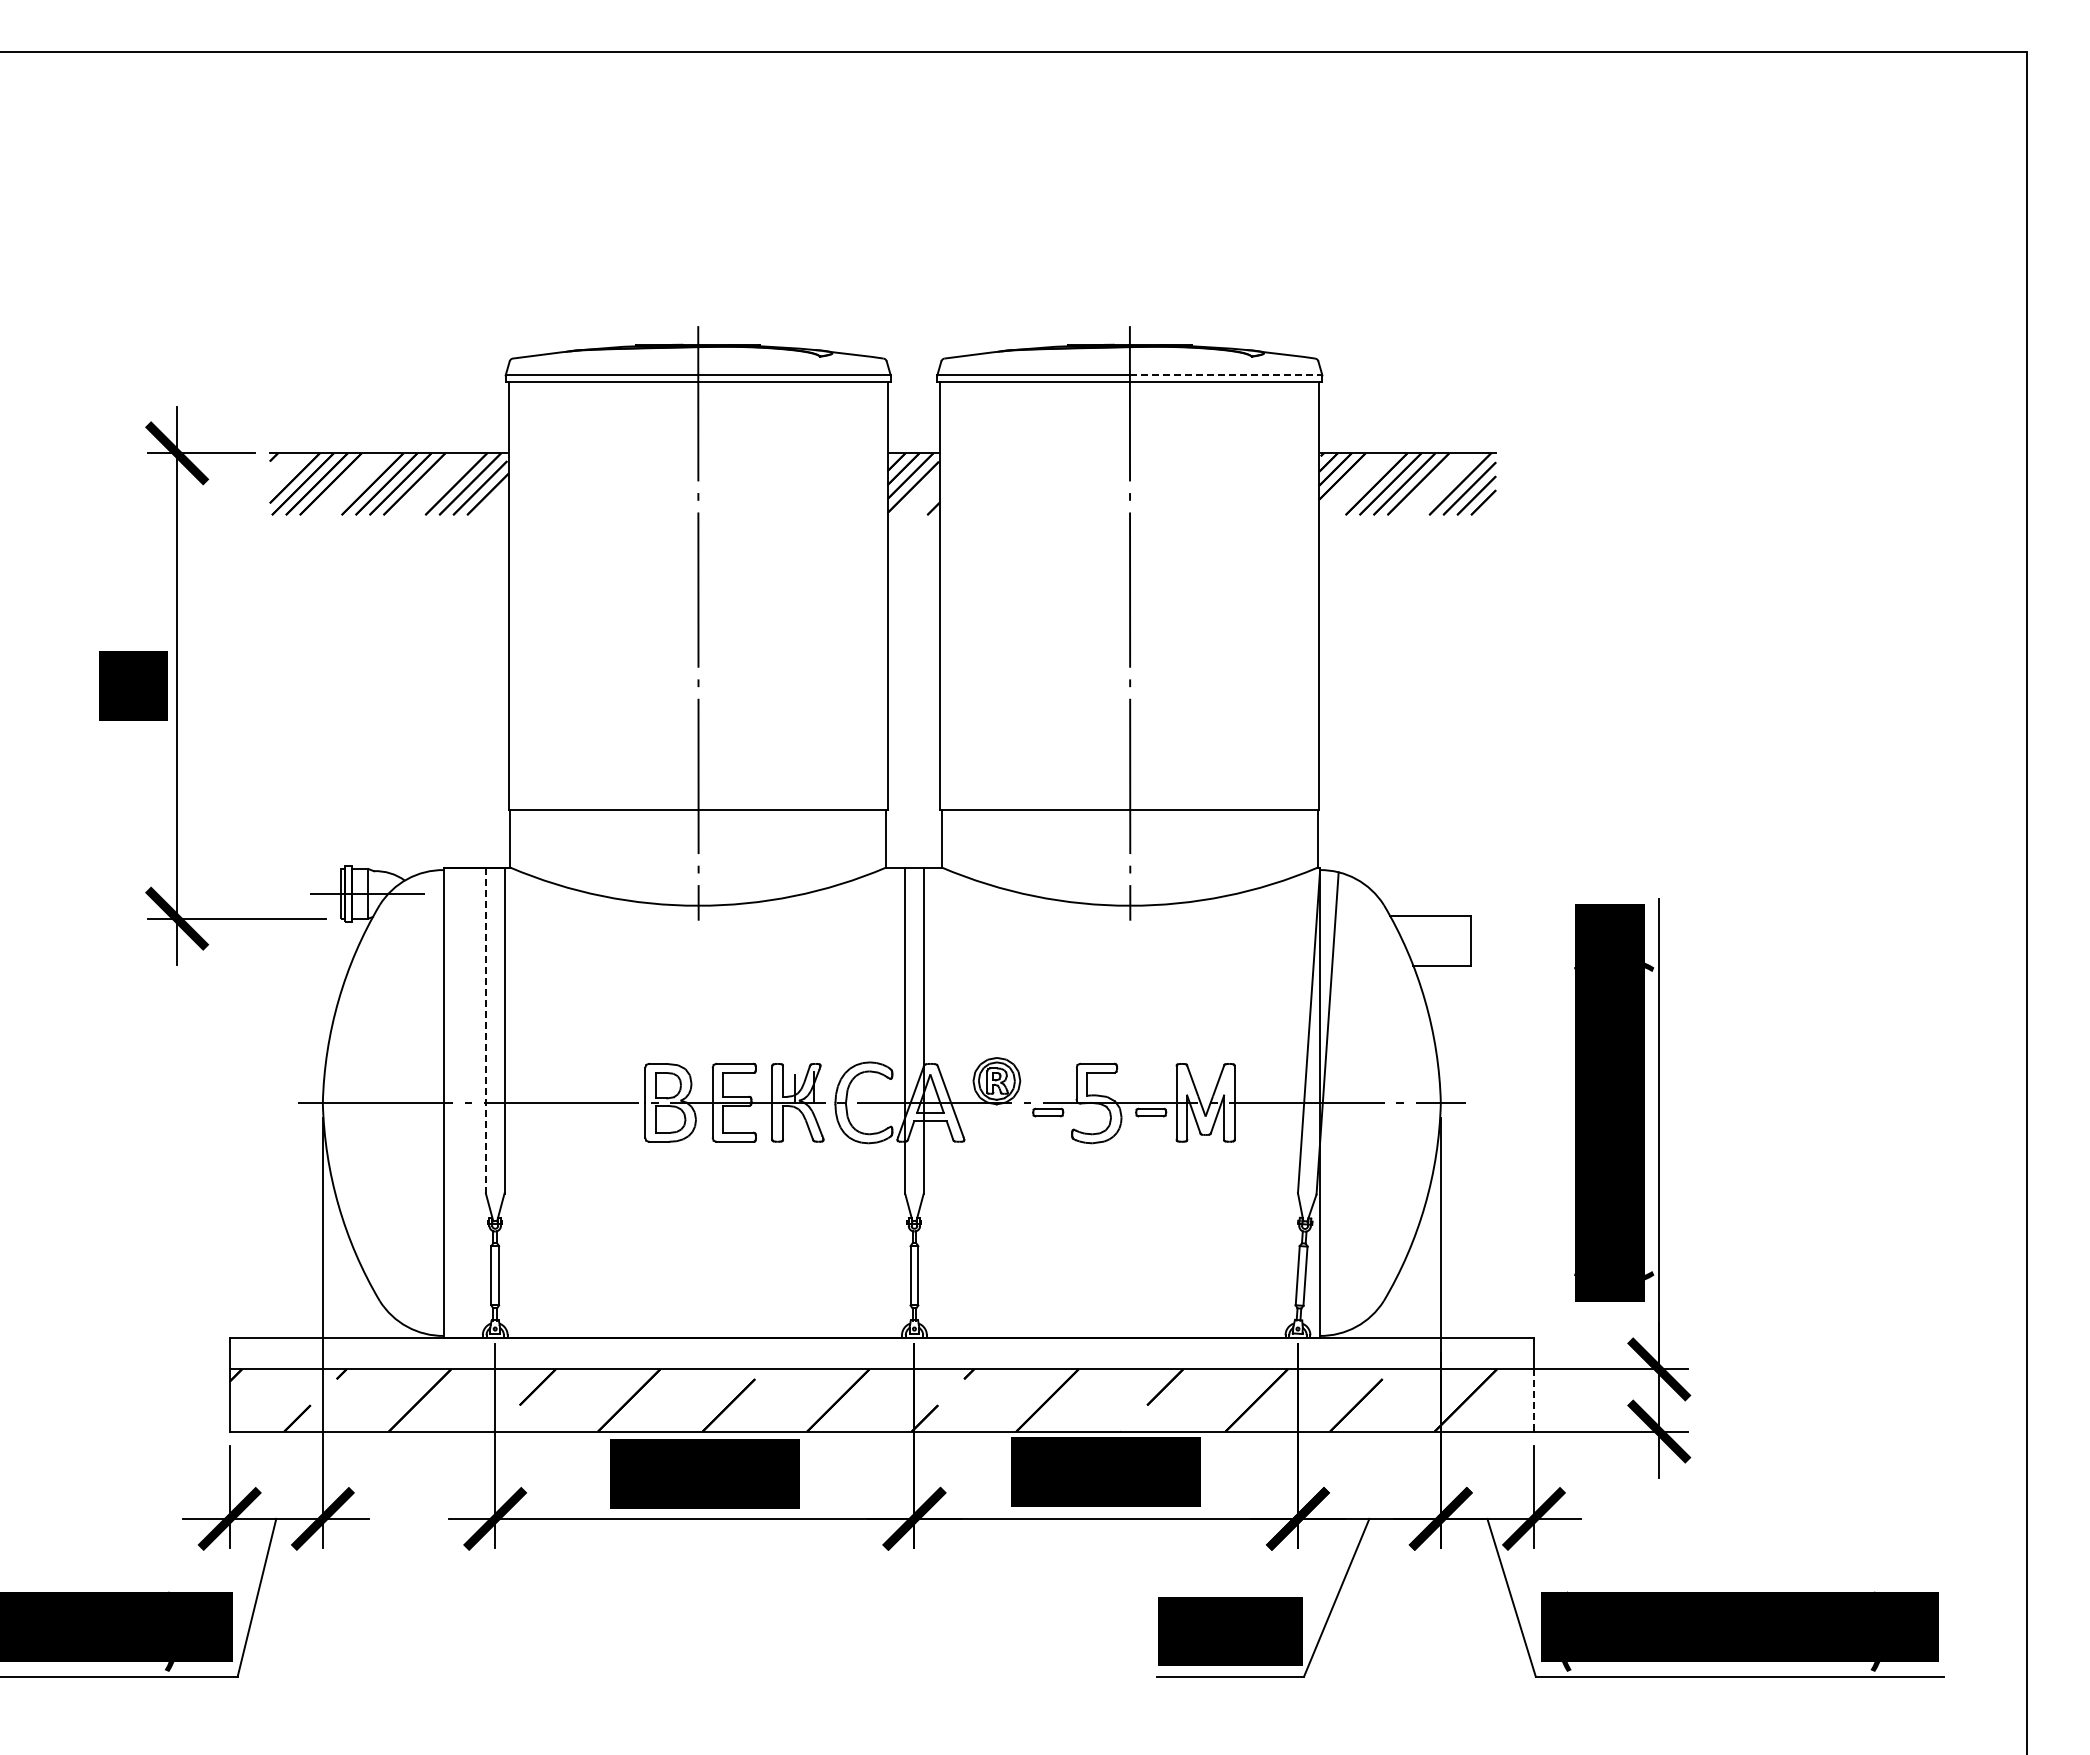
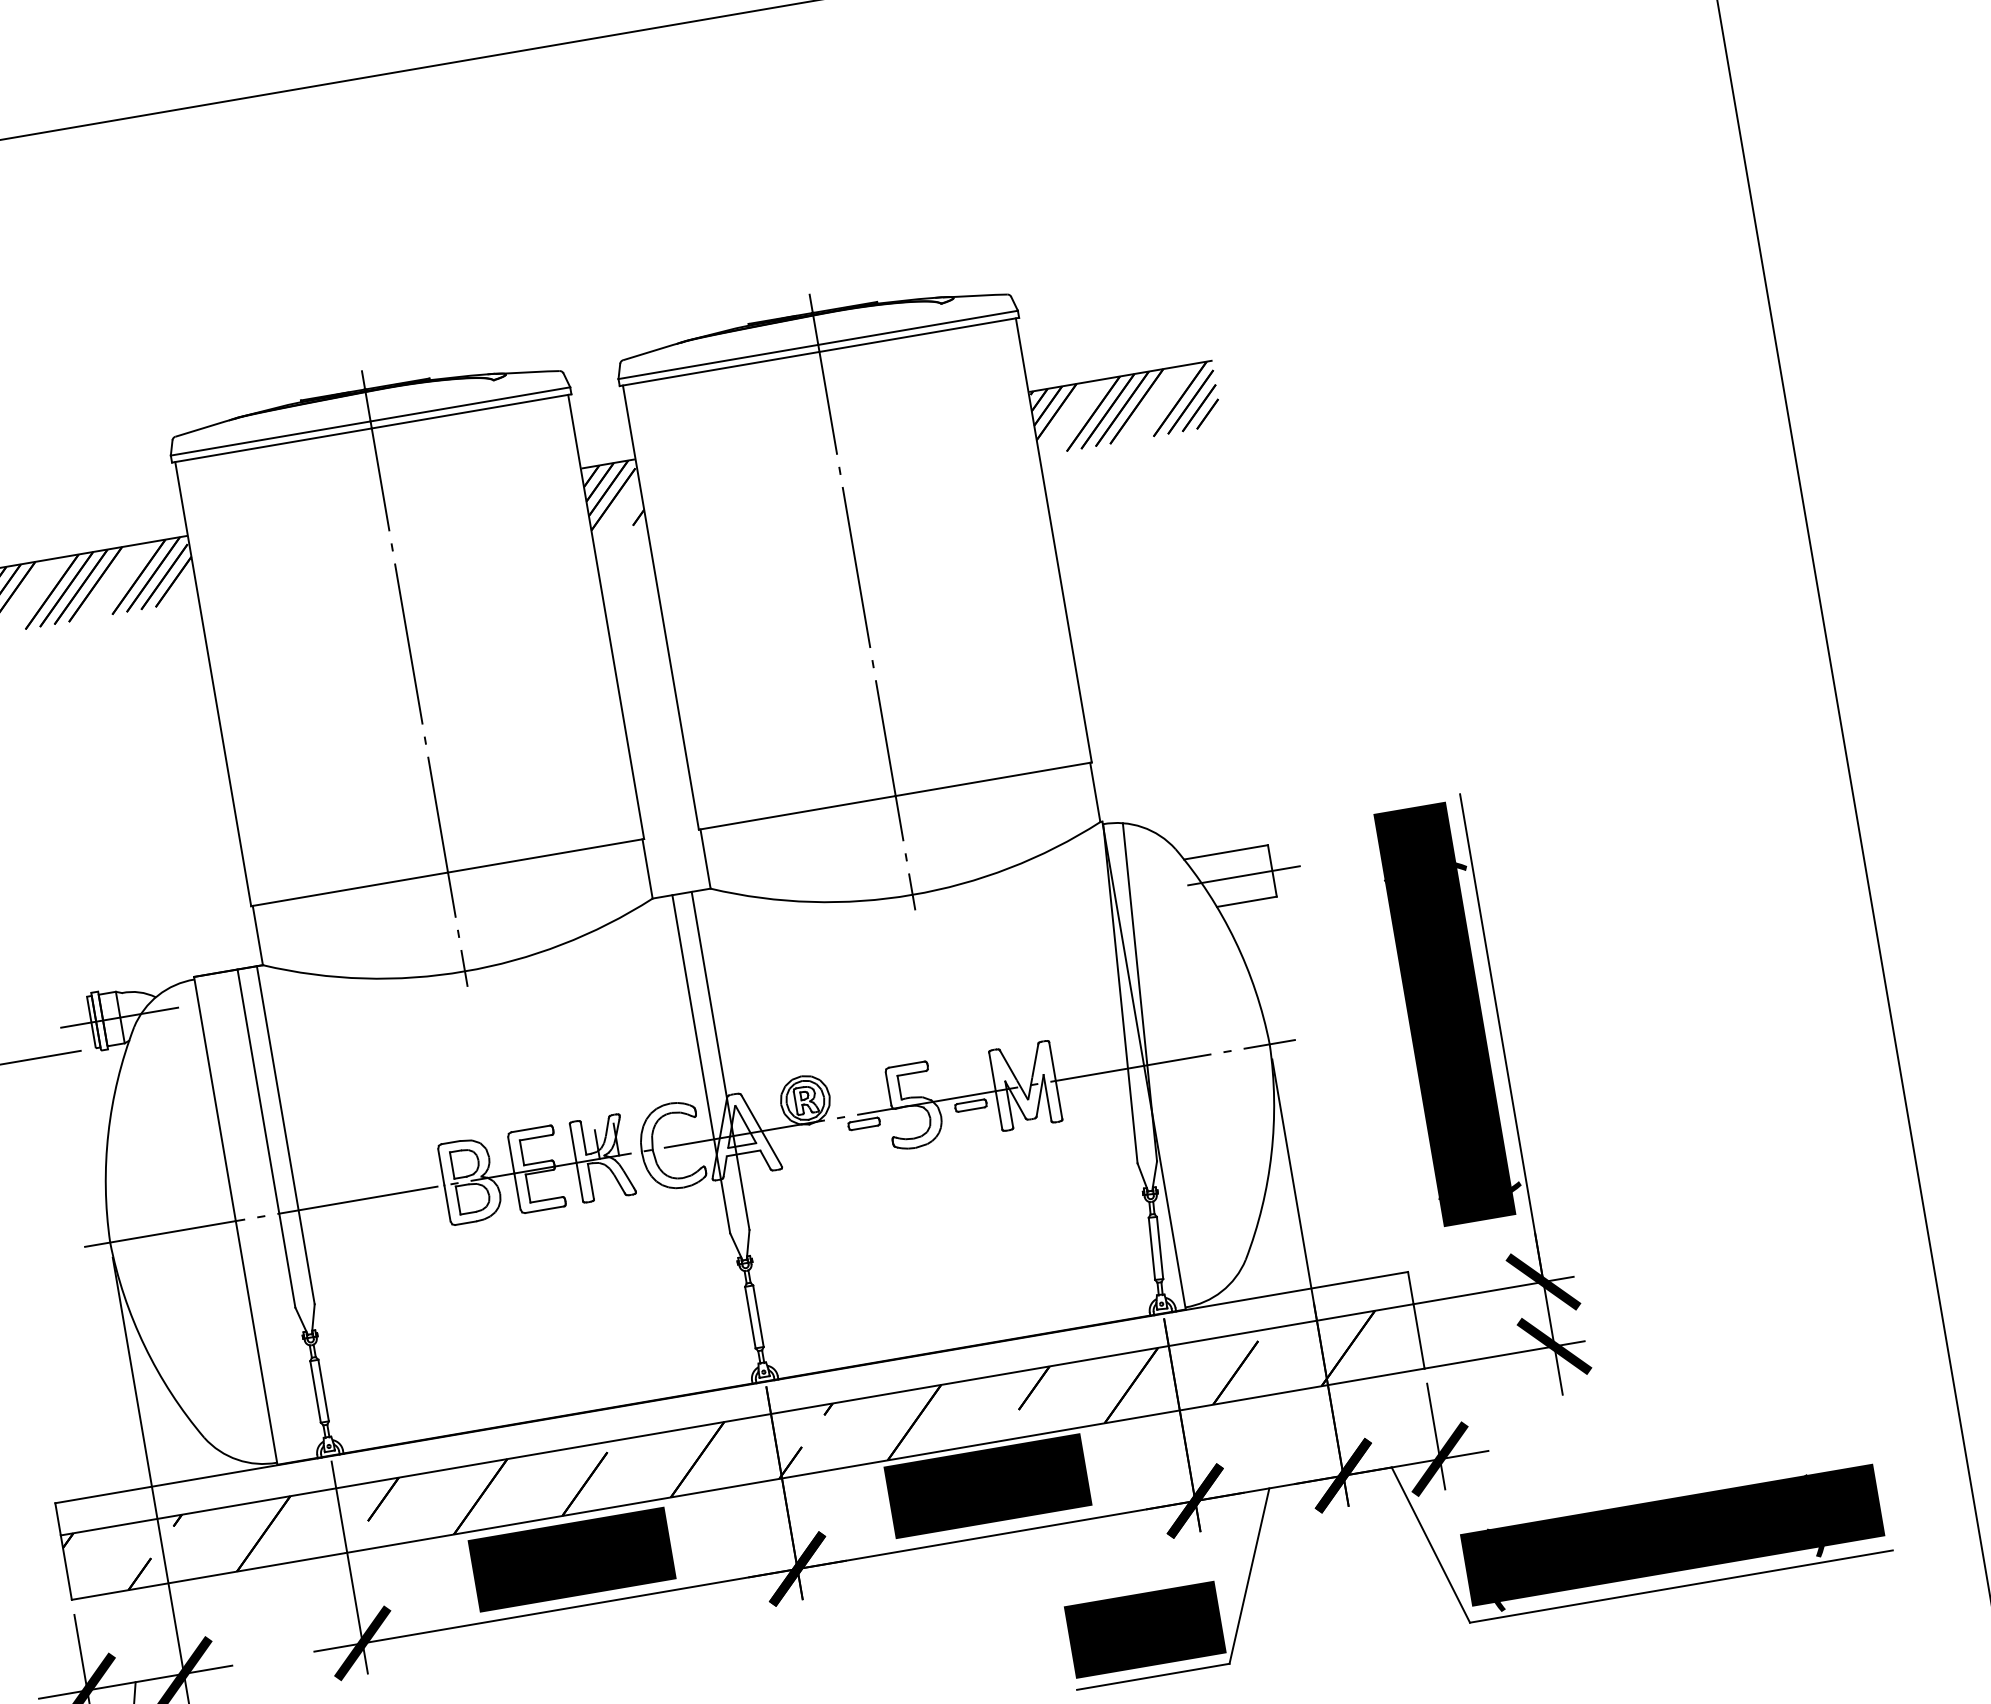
line: (1226, 375) -> (918, 327), dashed -> solid
line: (1443, 940) -> (1243, 875), added
line: (485, 1030) -> (266, 1138), dashed -> solid
line: (1533, 1400) -> (1418, 1336), dashed -> solid

